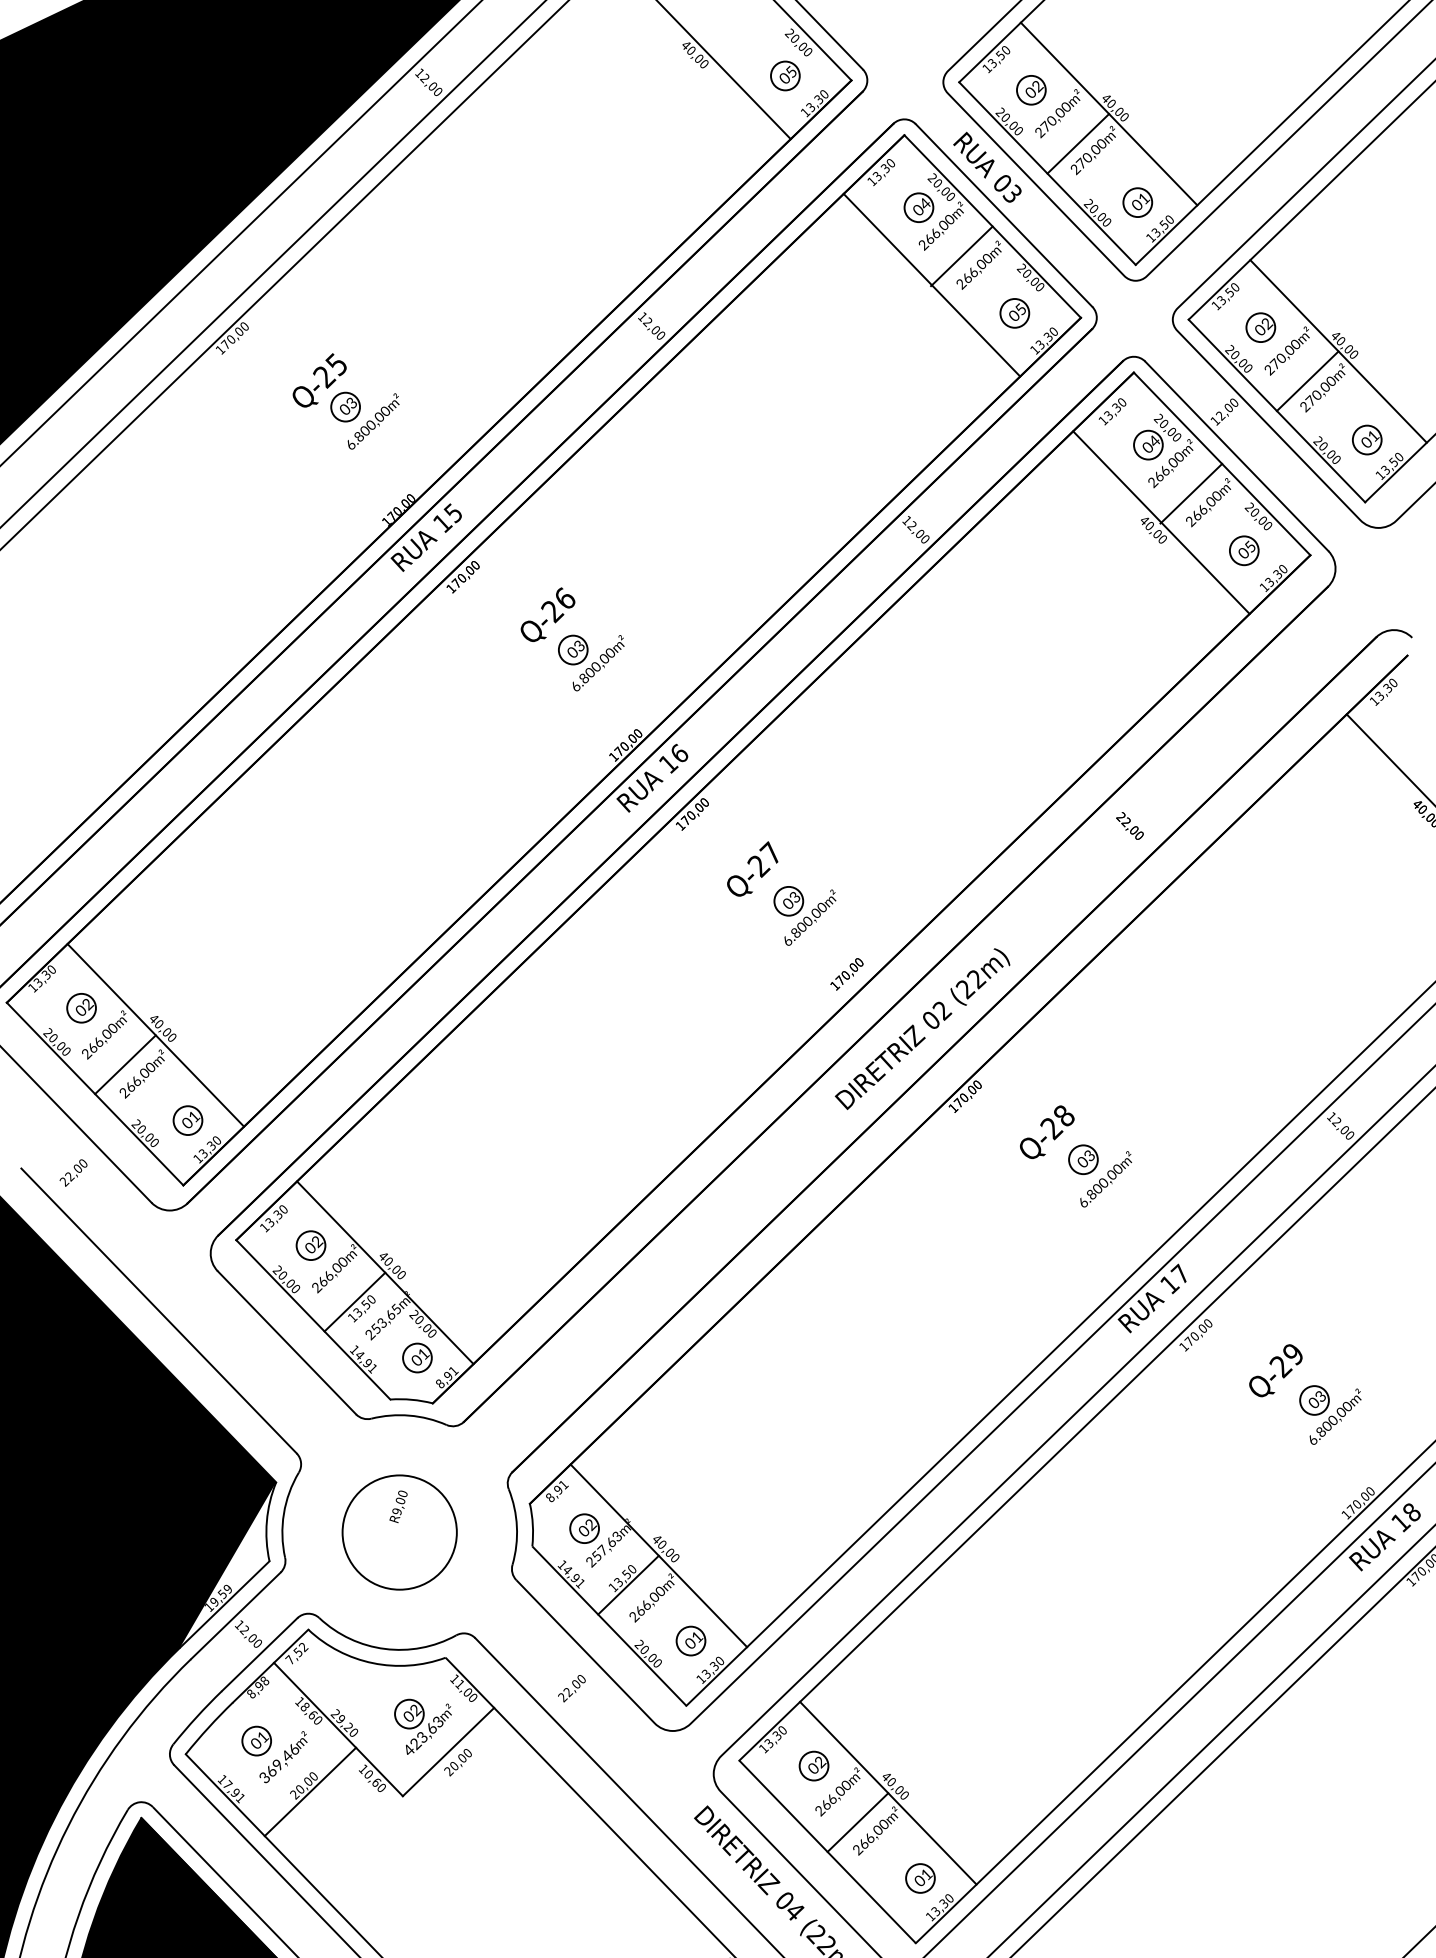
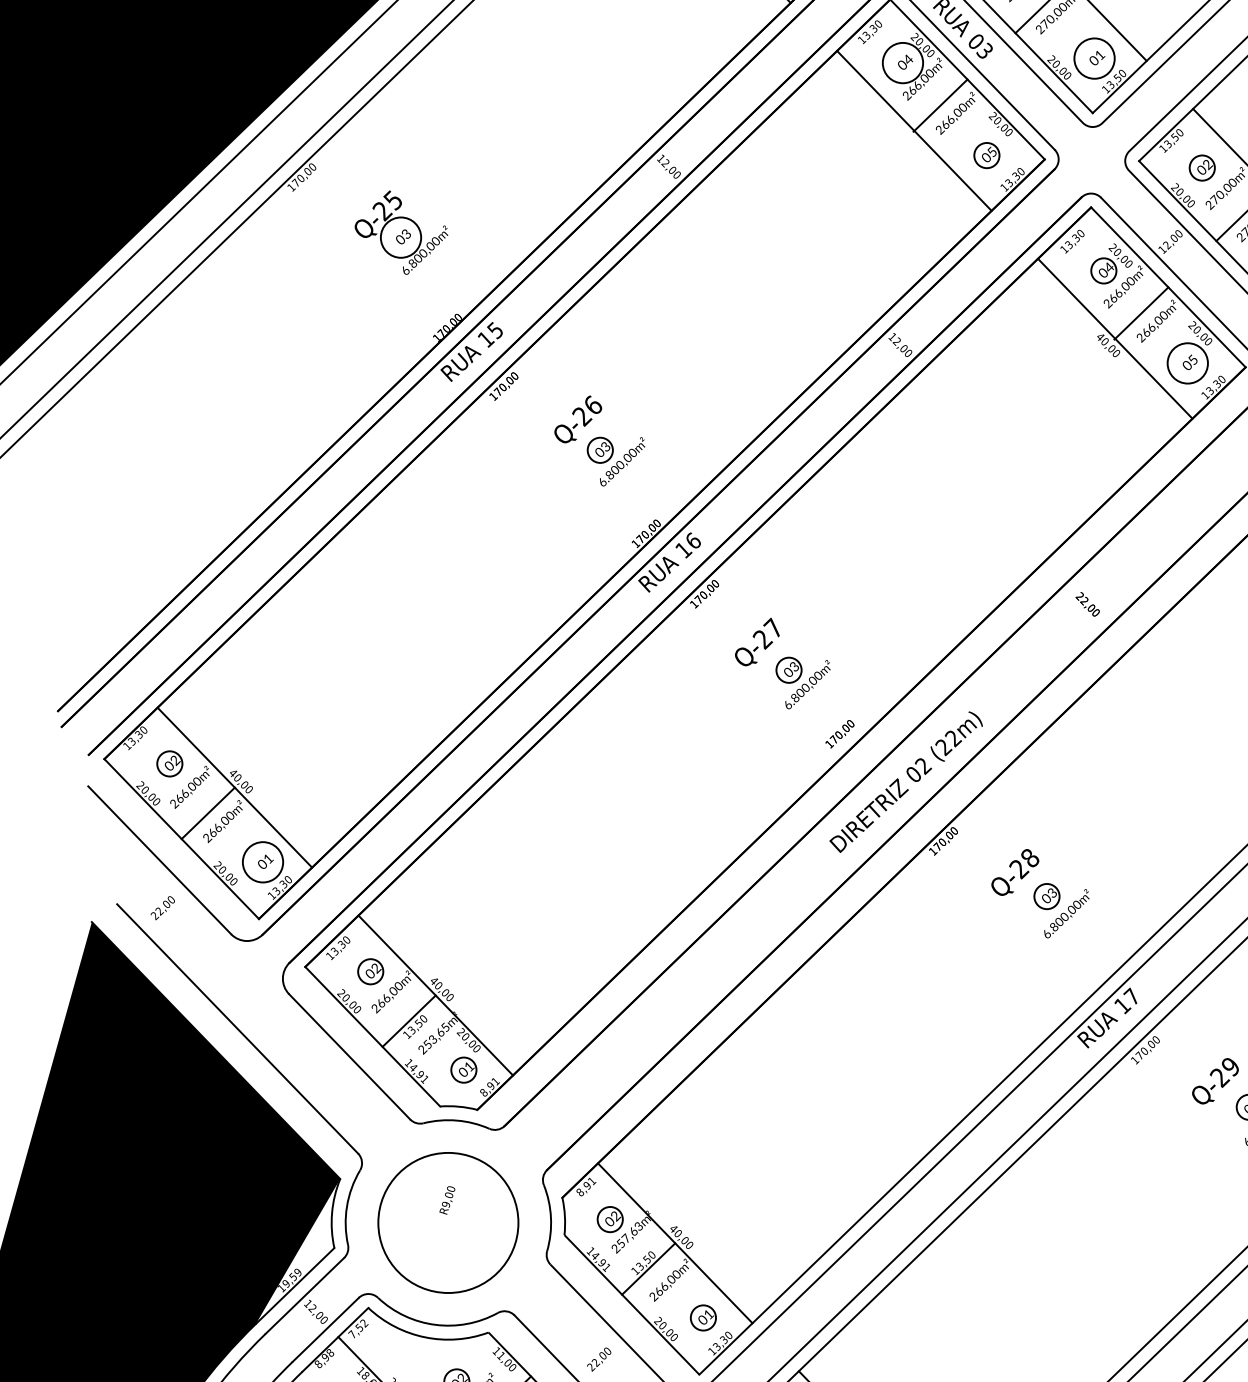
circle: (1137, 202) -> (1094, 58), size x1.6
circle: (918, 207) -> (902, 62), size x1.6
circle: (345, 406) -> (400, 237), size x1.6
circle: (1243, 550) -> (1187, 363), size x1.6
circle: (187, 1120) -> (262, 862), size x1.6
circle: (399, 1532) -> (448, 1222), size x1.4

